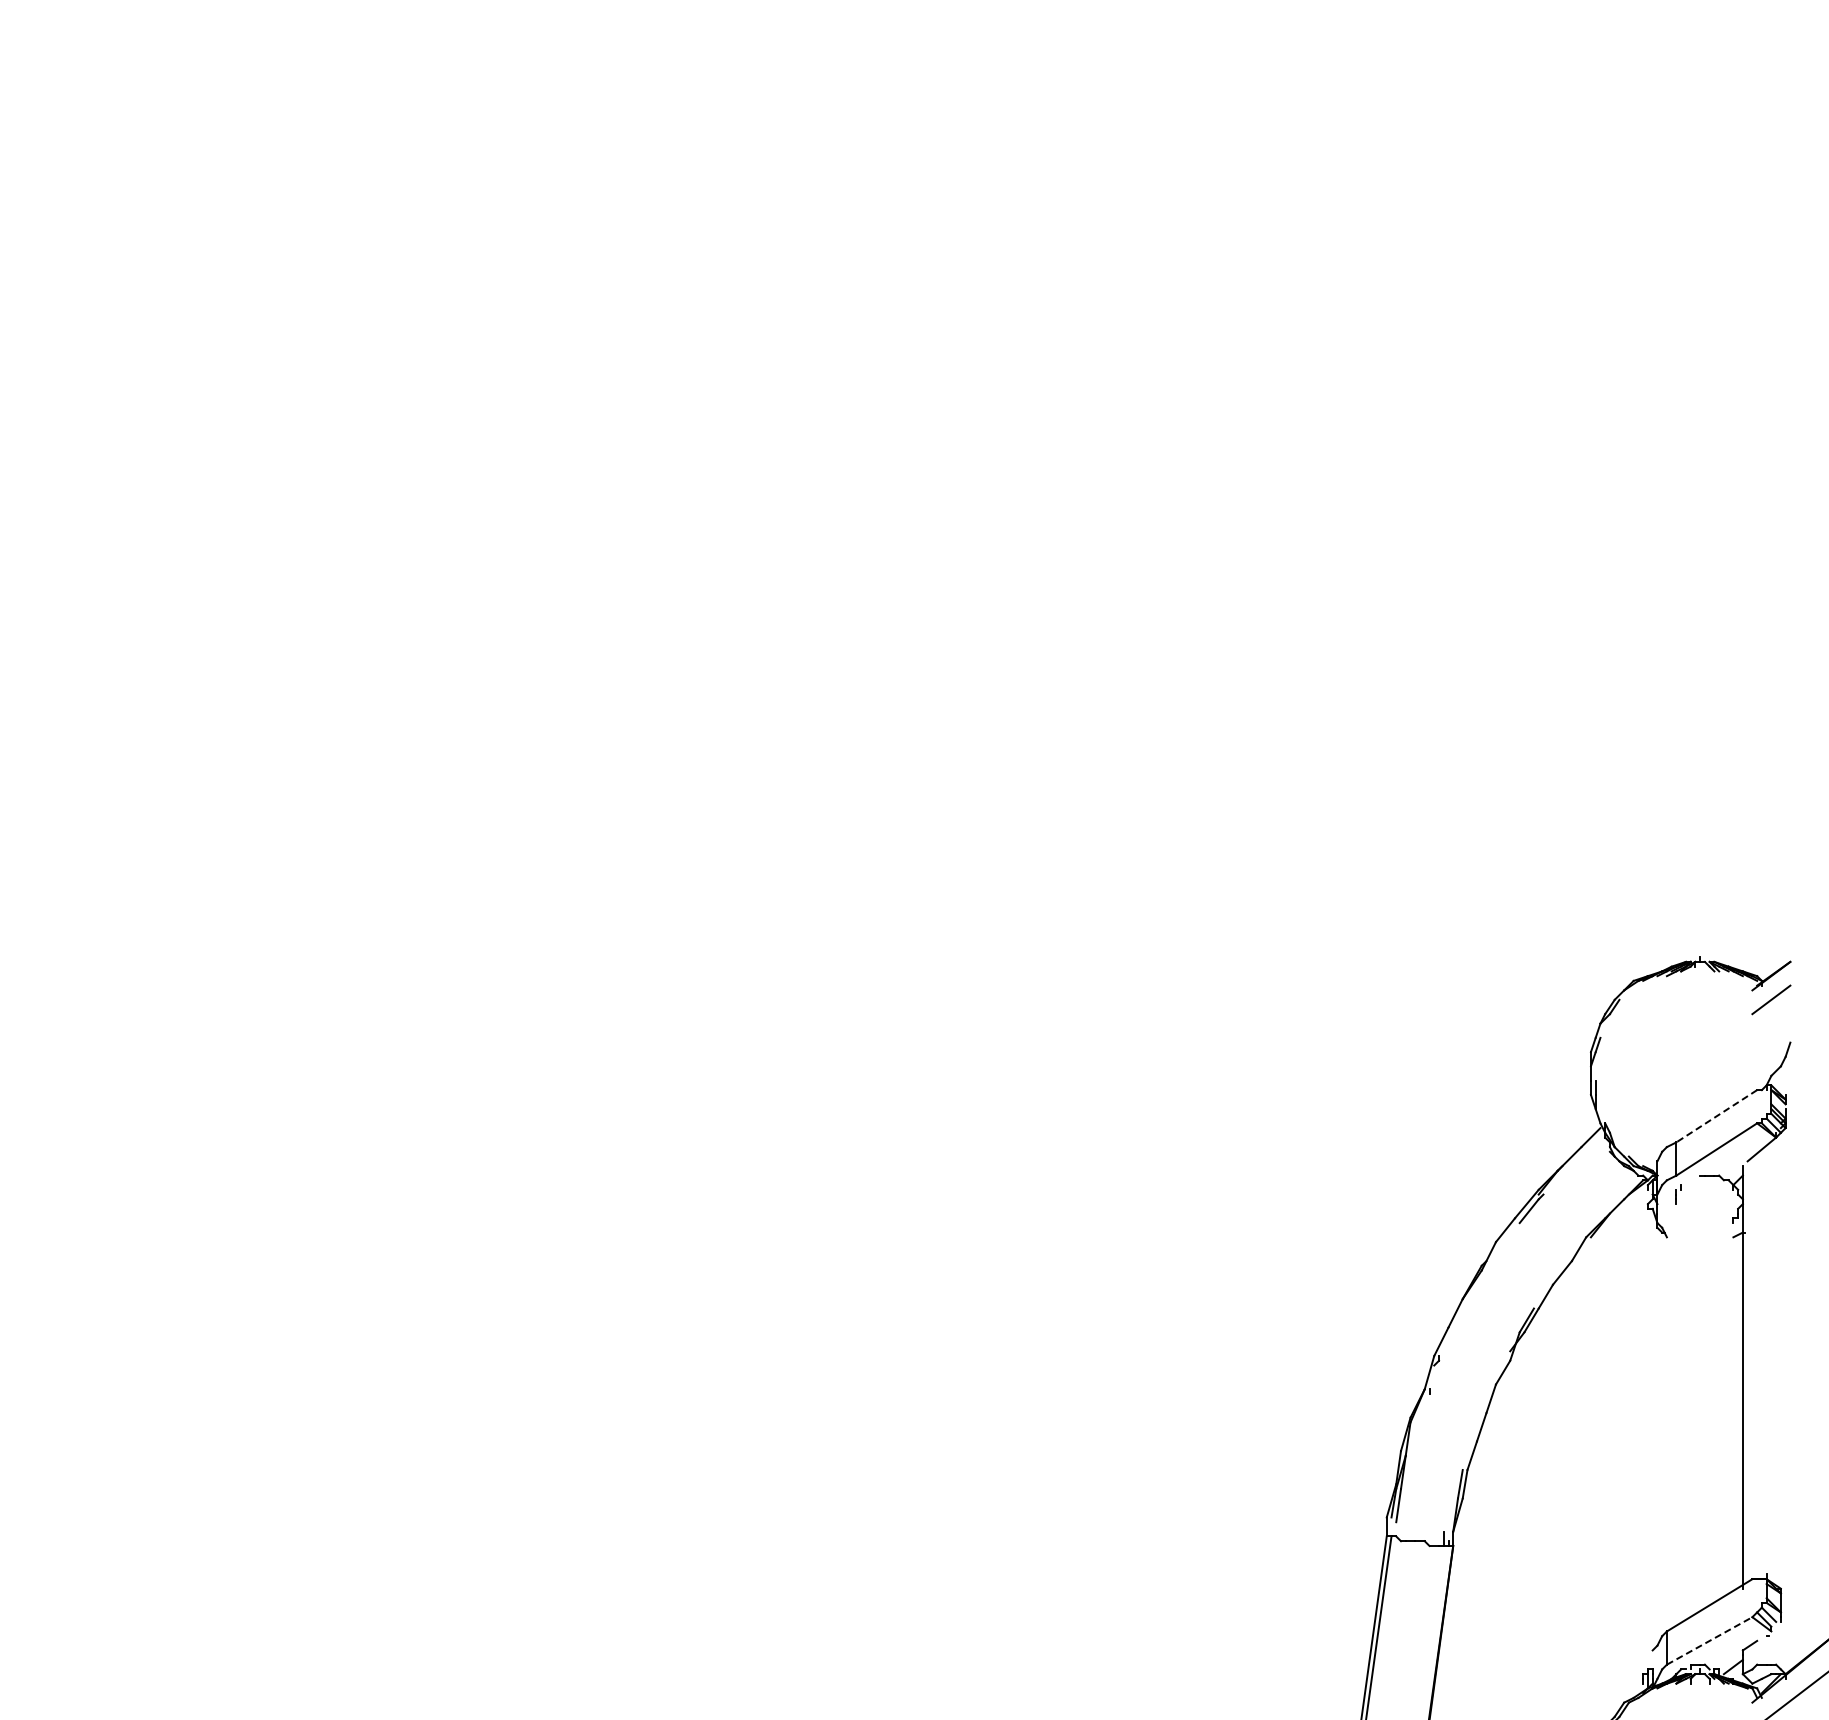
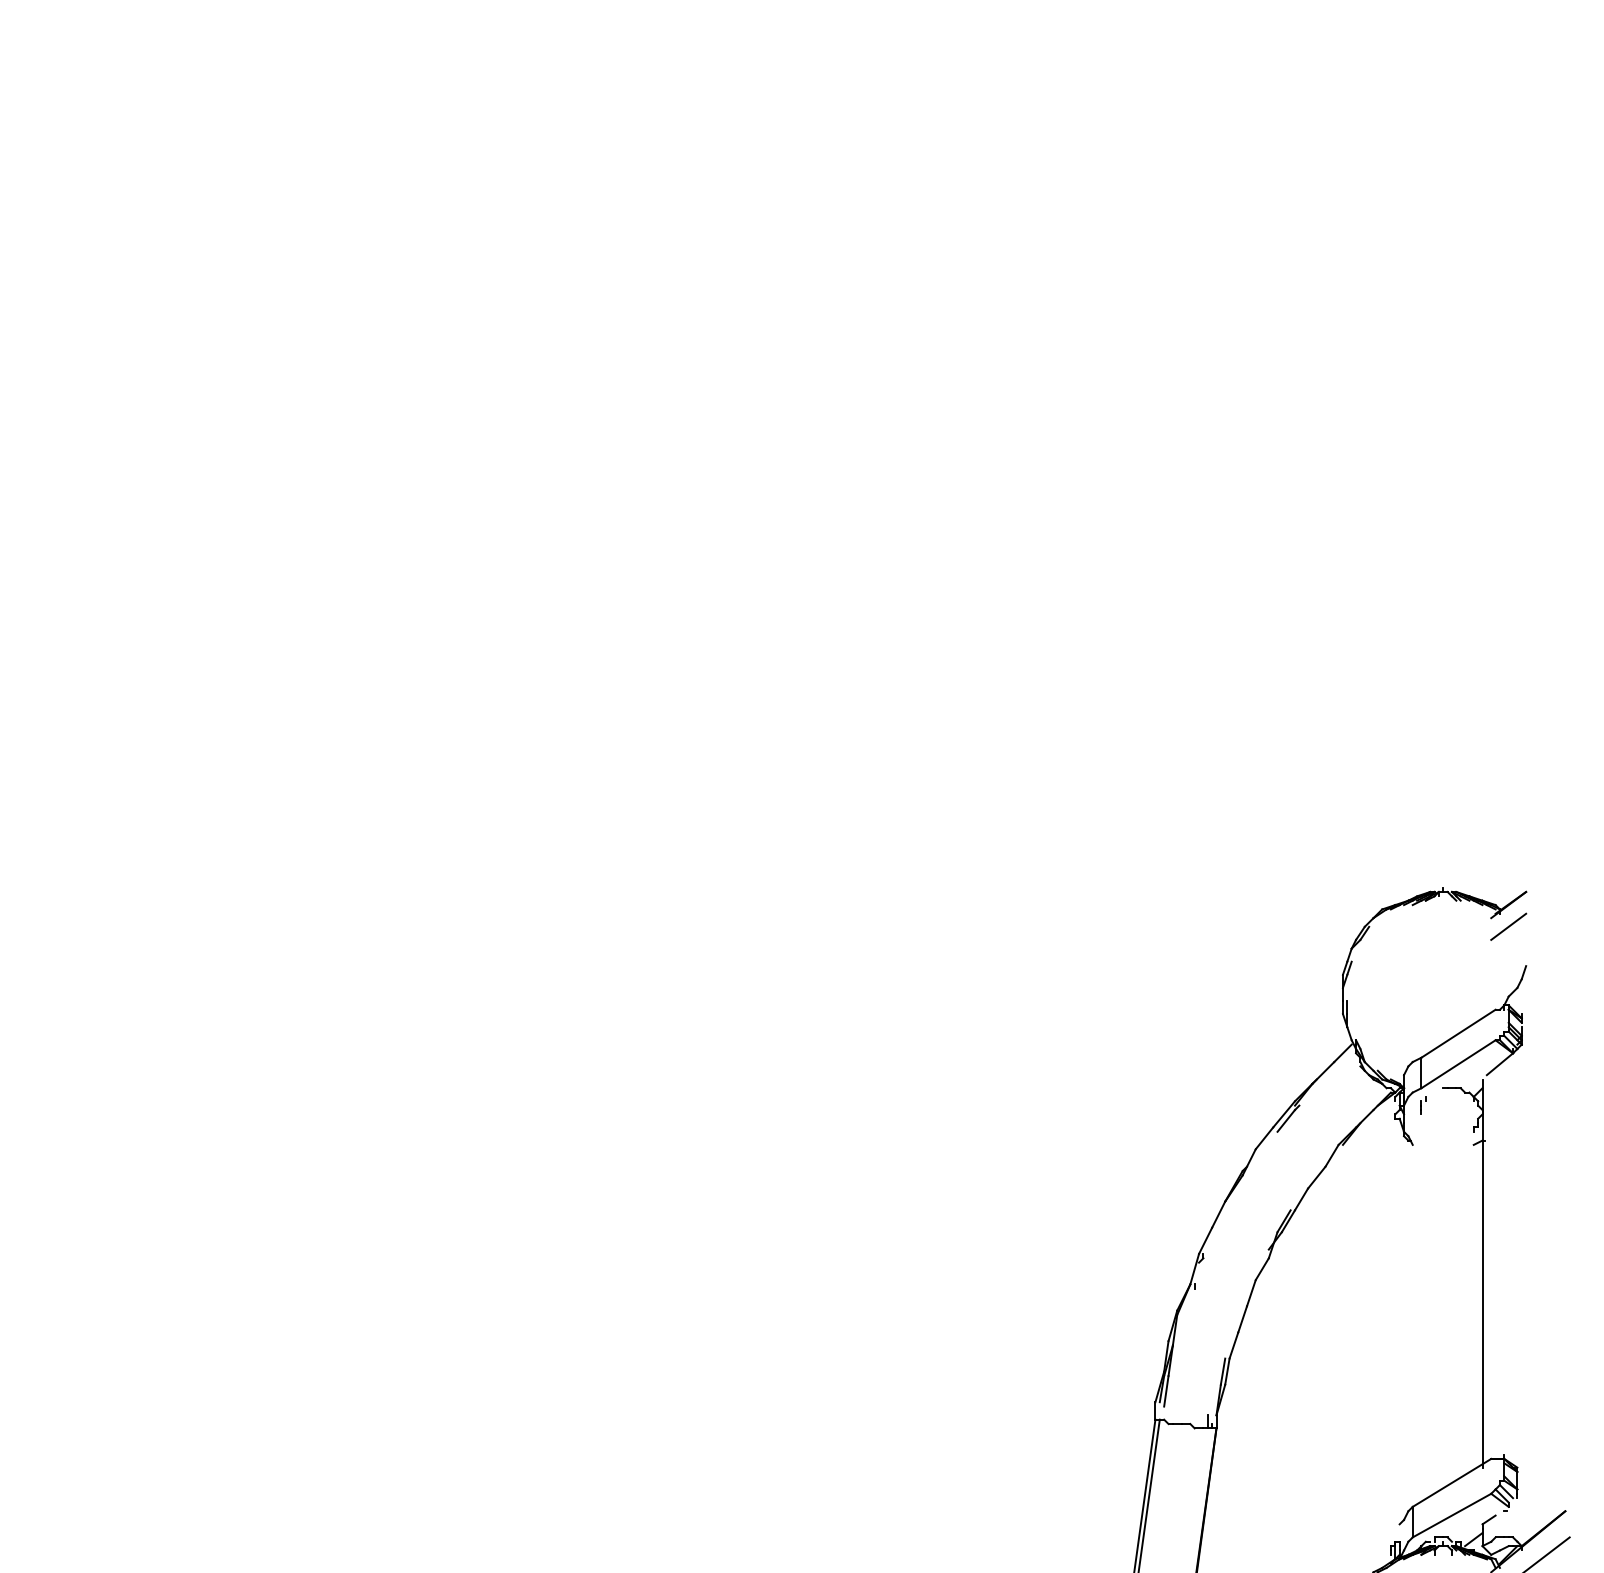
line: (1716, 1116) -> (1458, 1033), dashed -> solid
line: (1709, 1640) -> (1451, 1515), dashed -> solid

